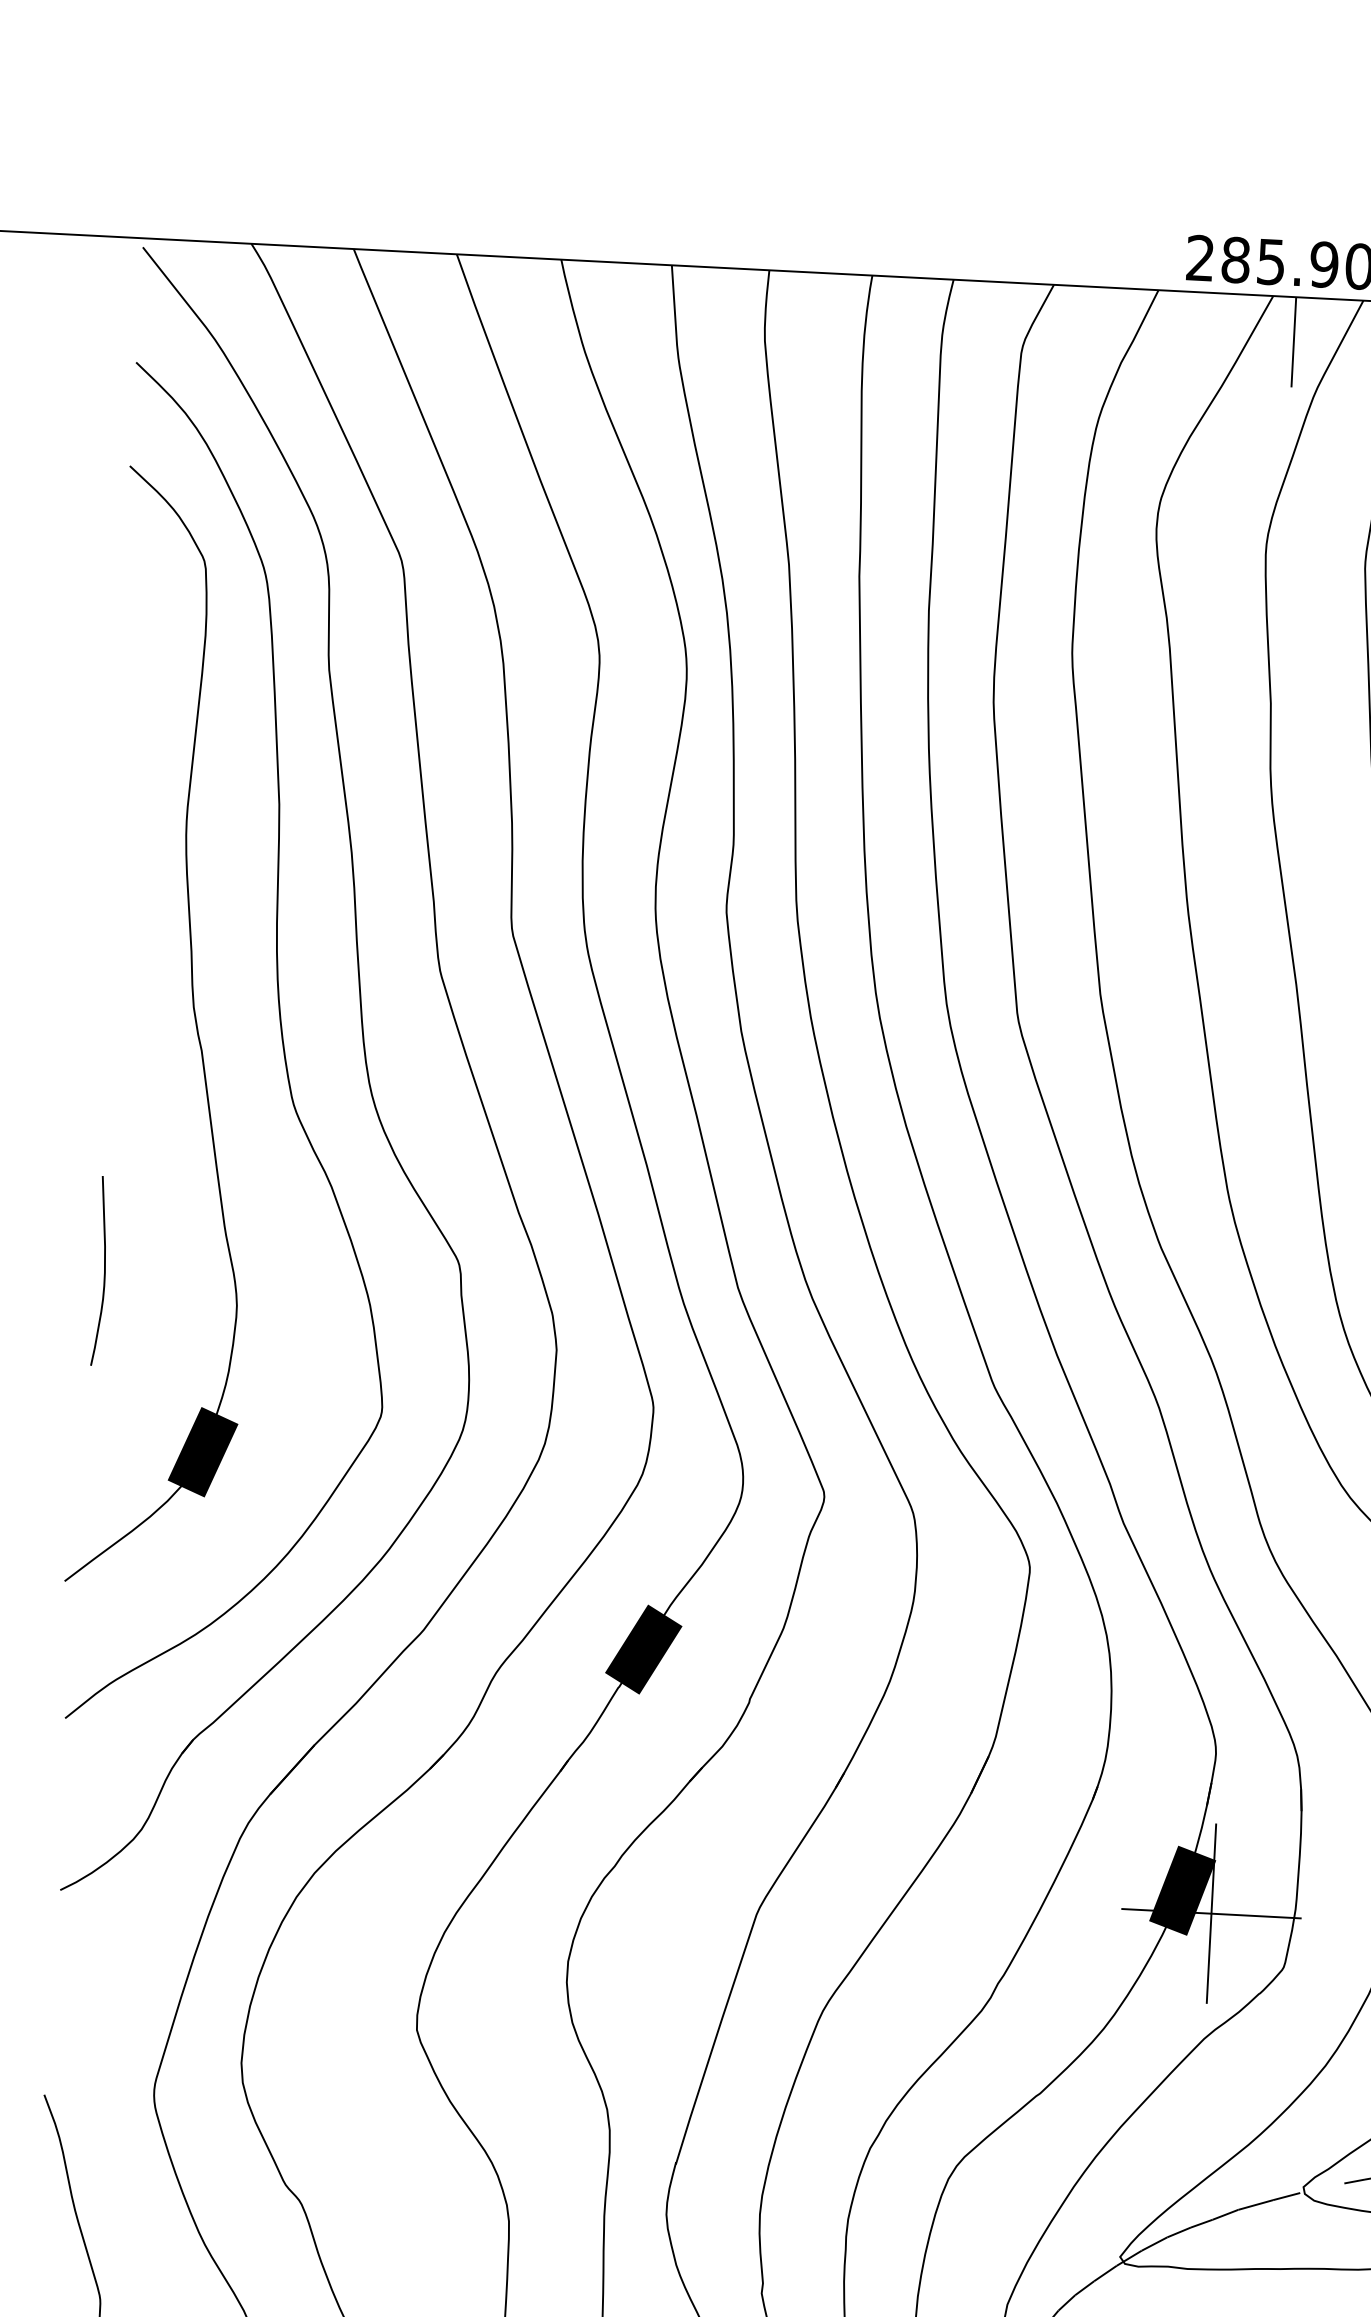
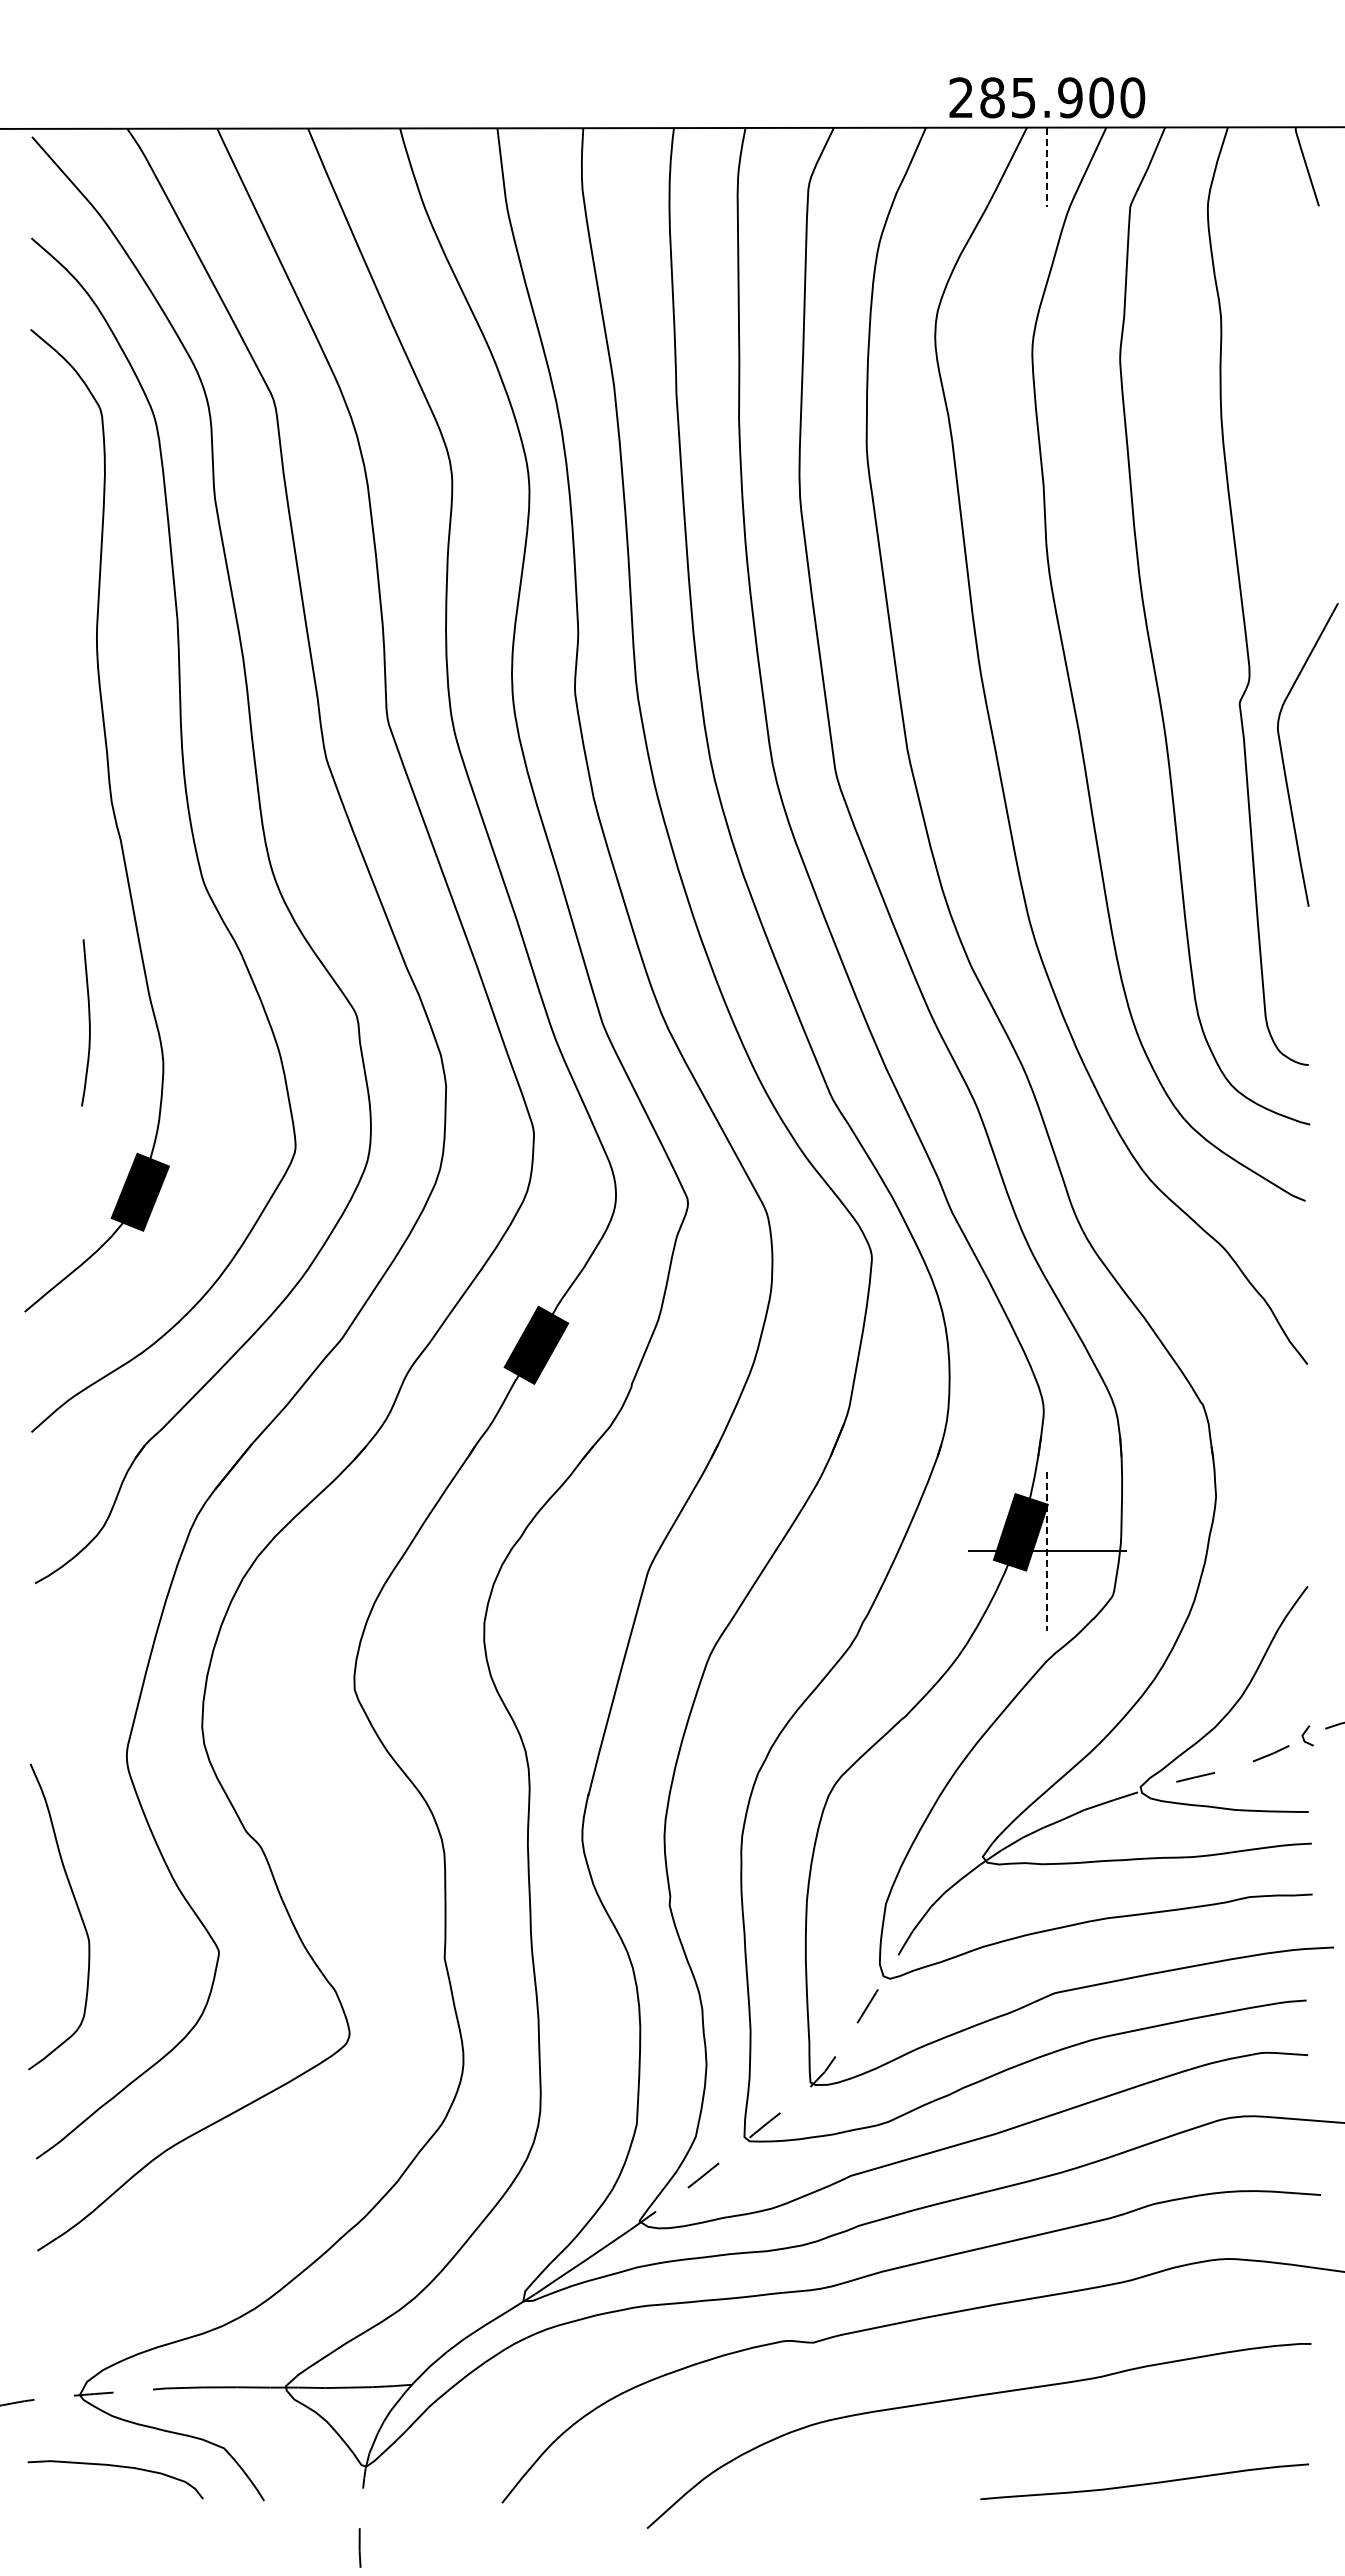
line: (1294, 342) -> (1047, 167), solid -> dashed
curve: (103, 1270) -> (88, 1022), moved
line: (1211, 1914) -> (1047, 1551), solid -> dashed

